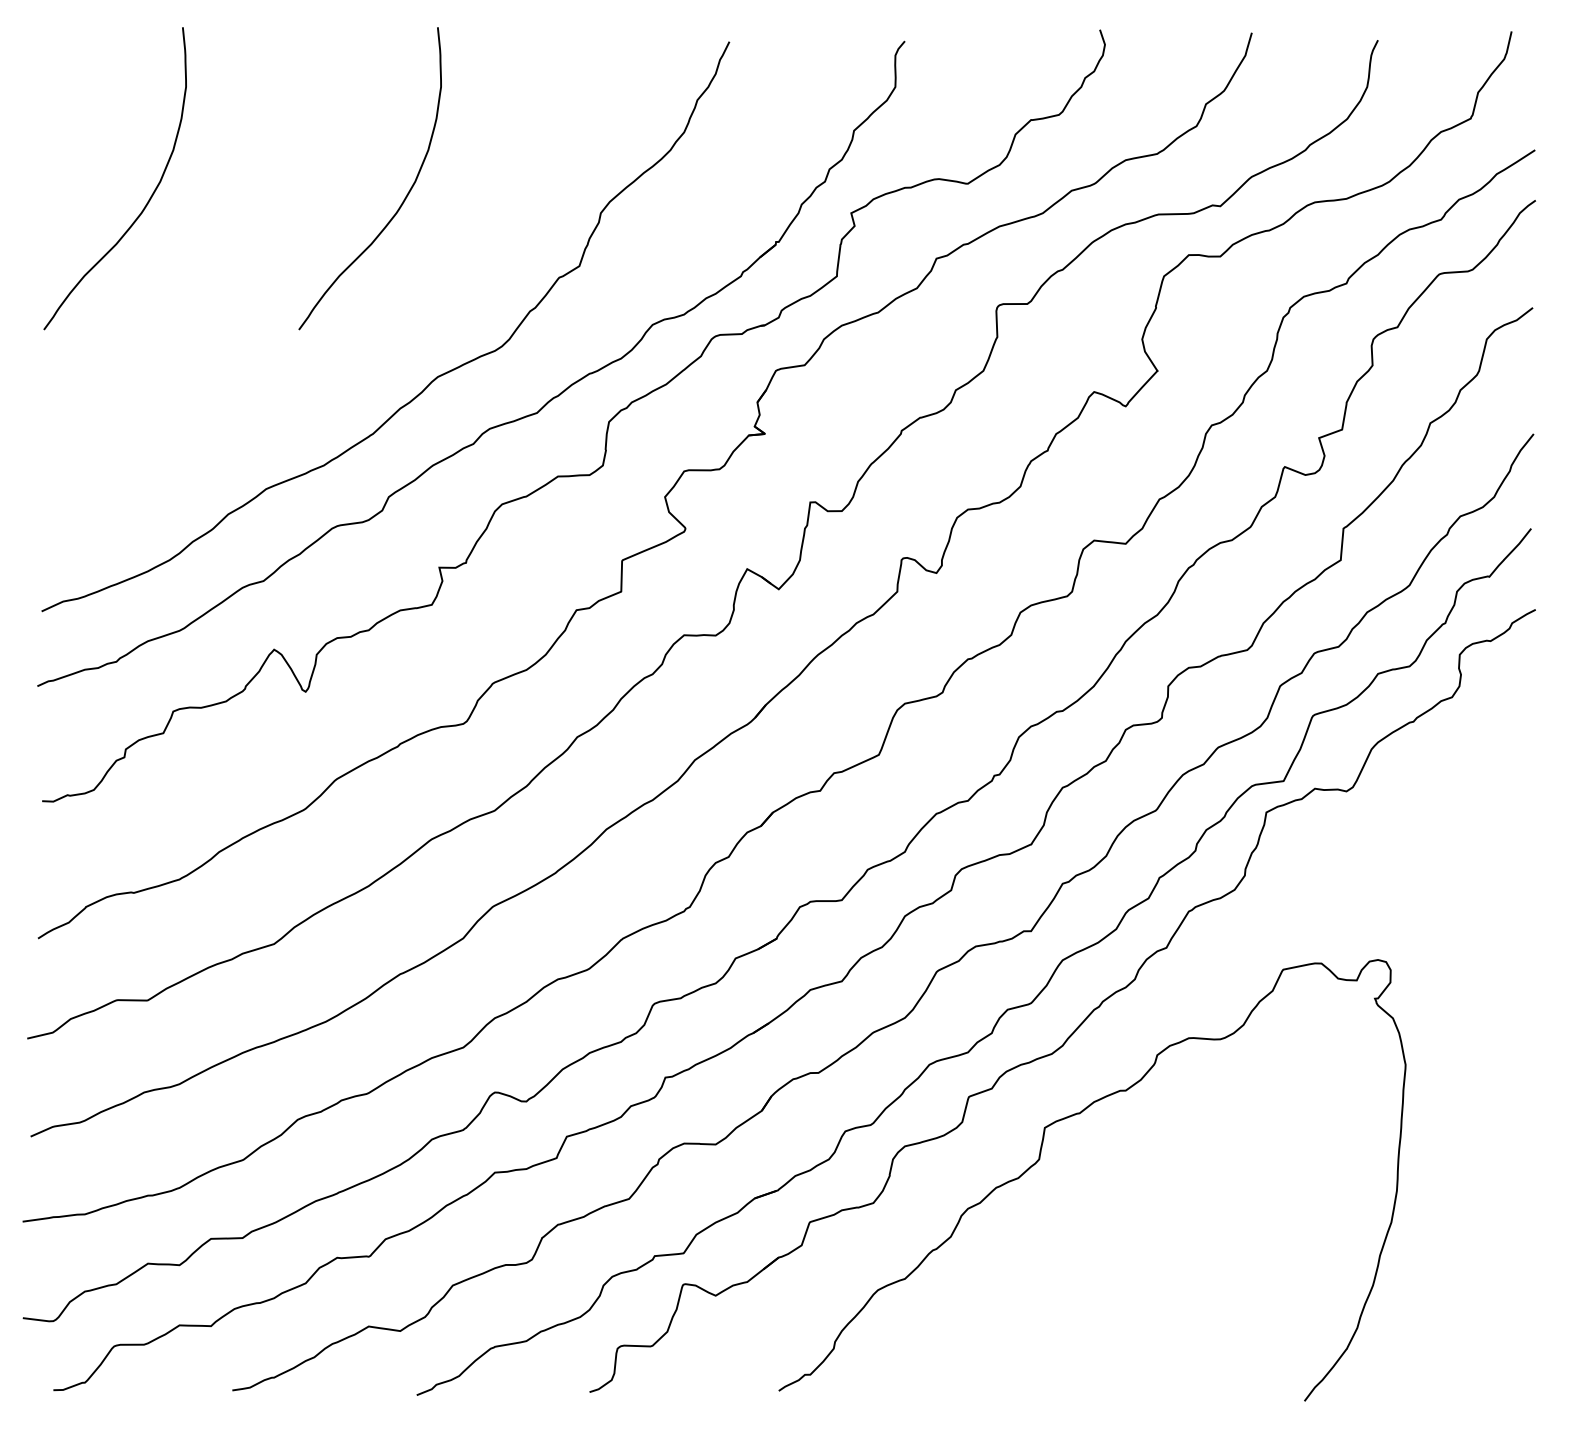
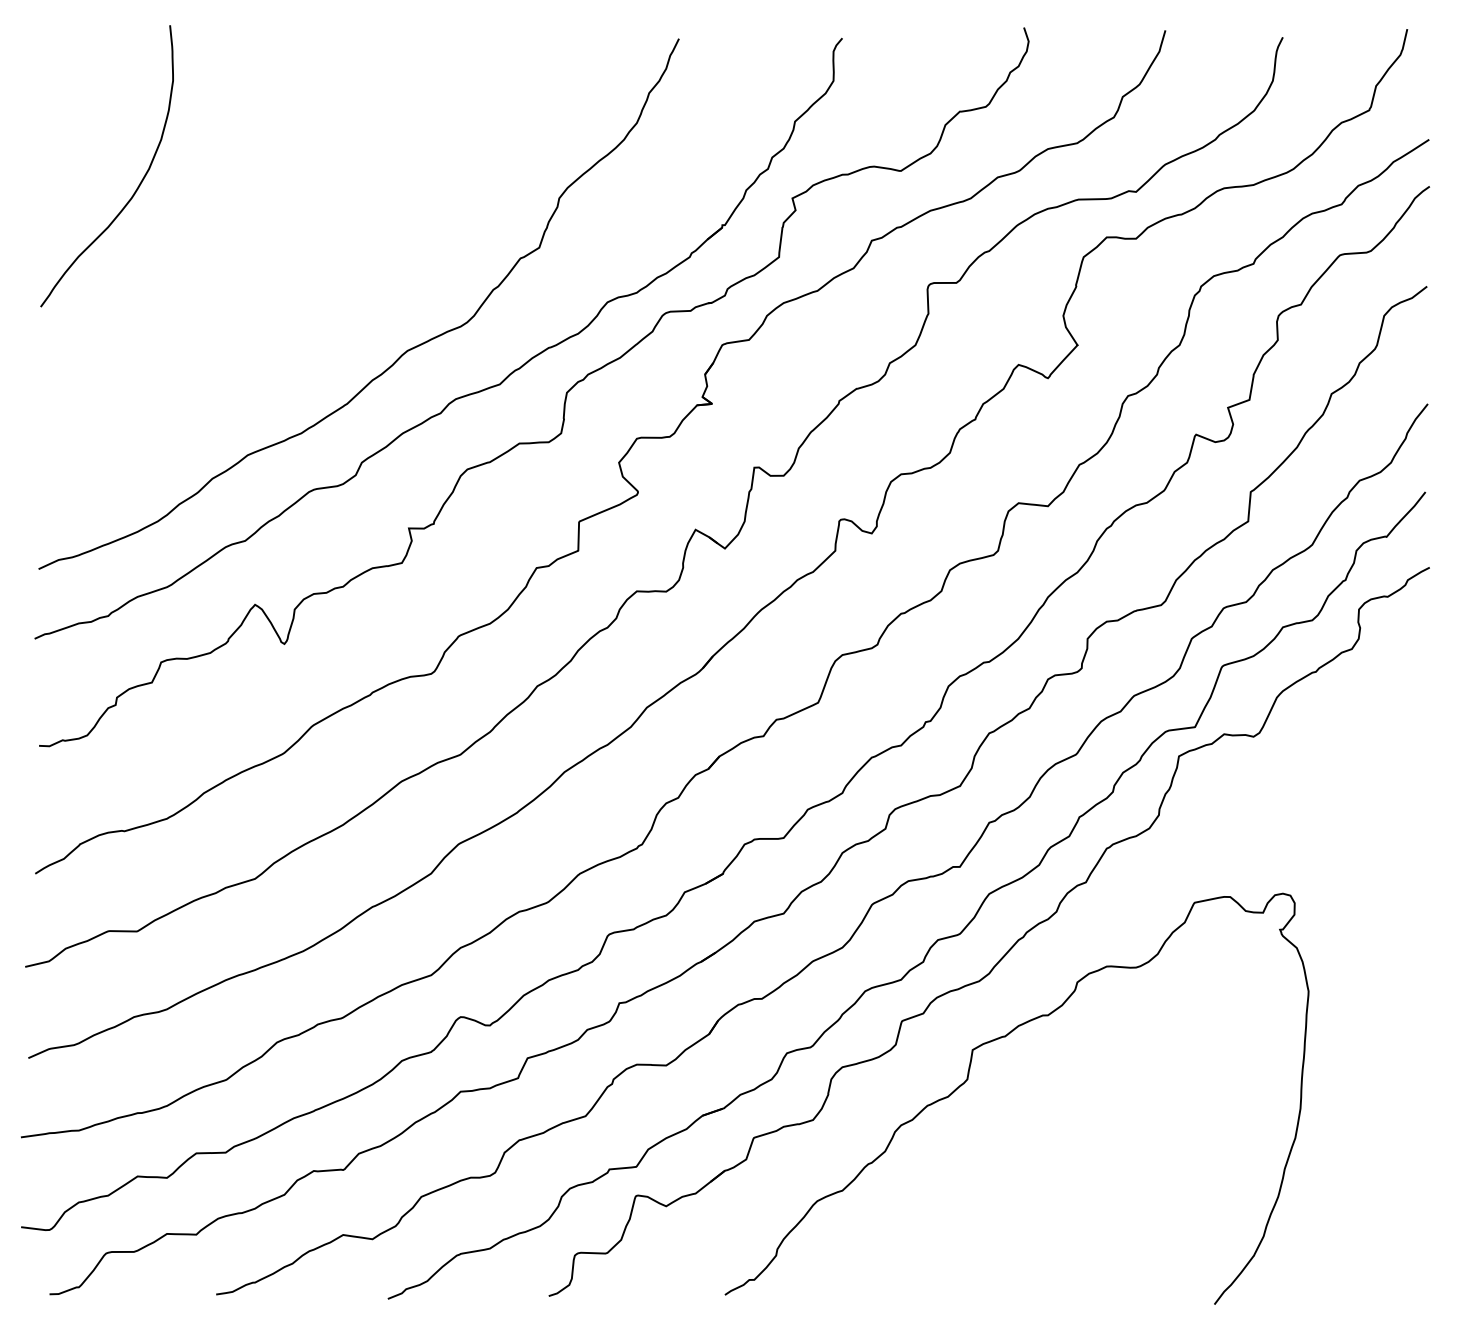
curve: (403, 199) -> (375, 185), removed

